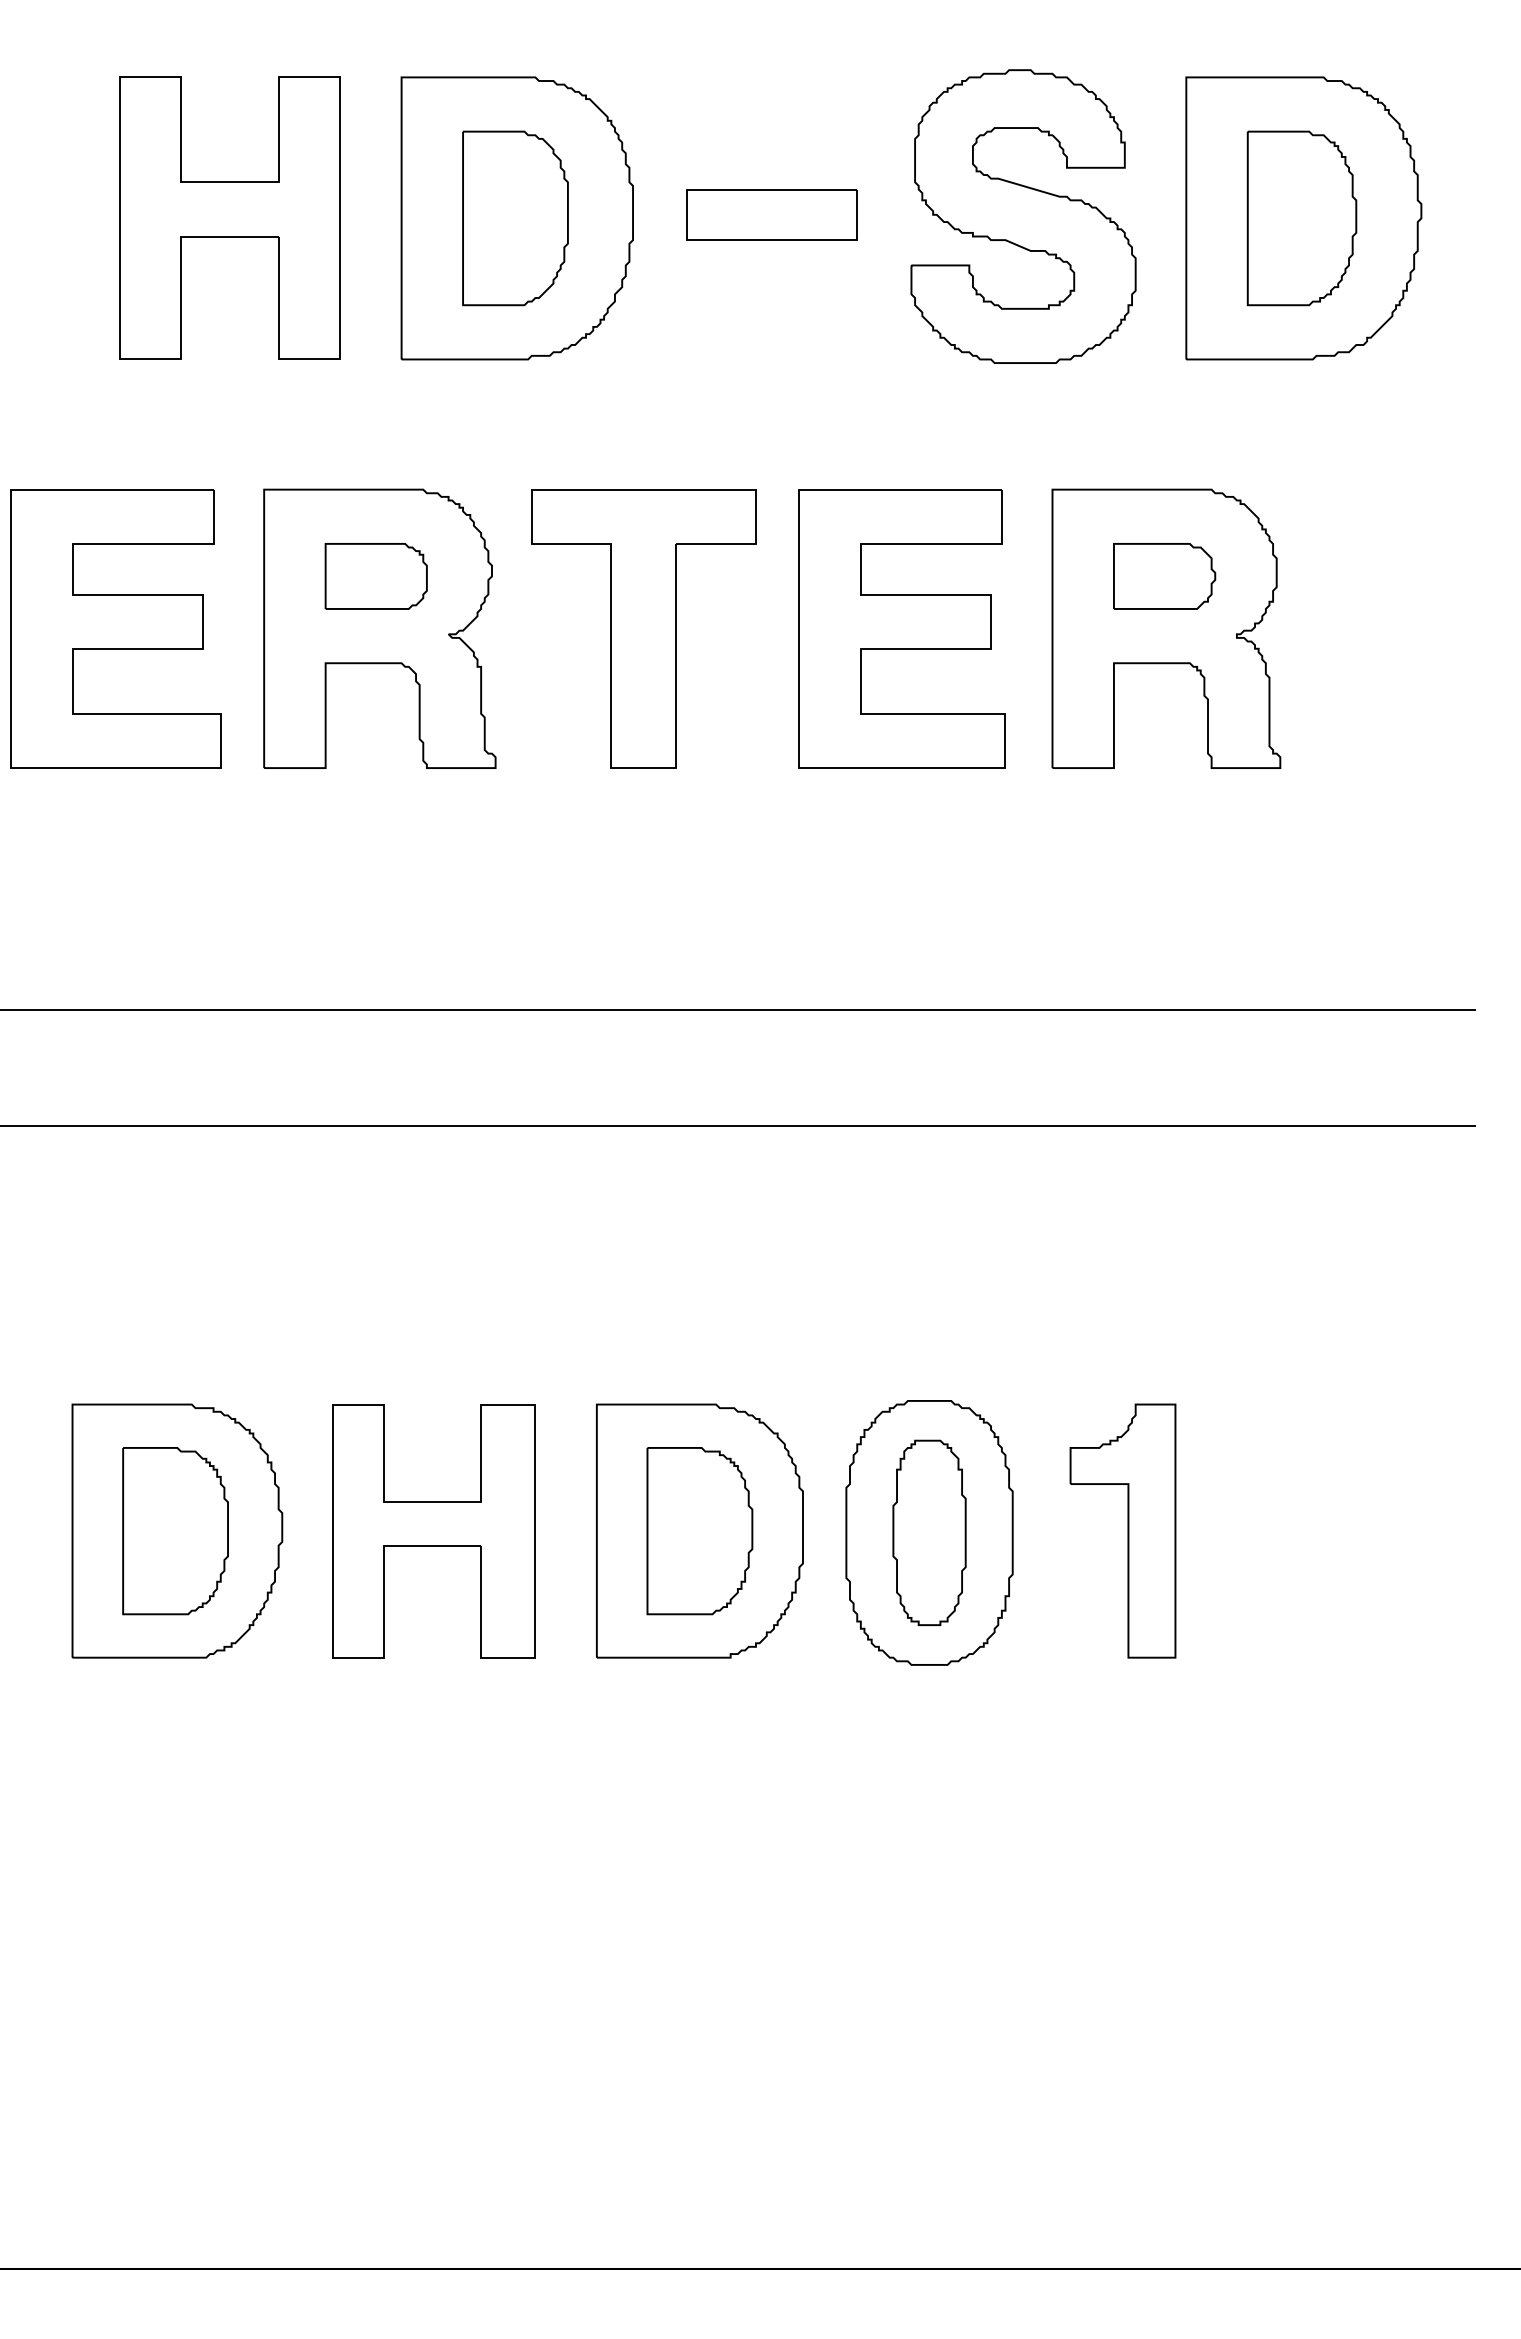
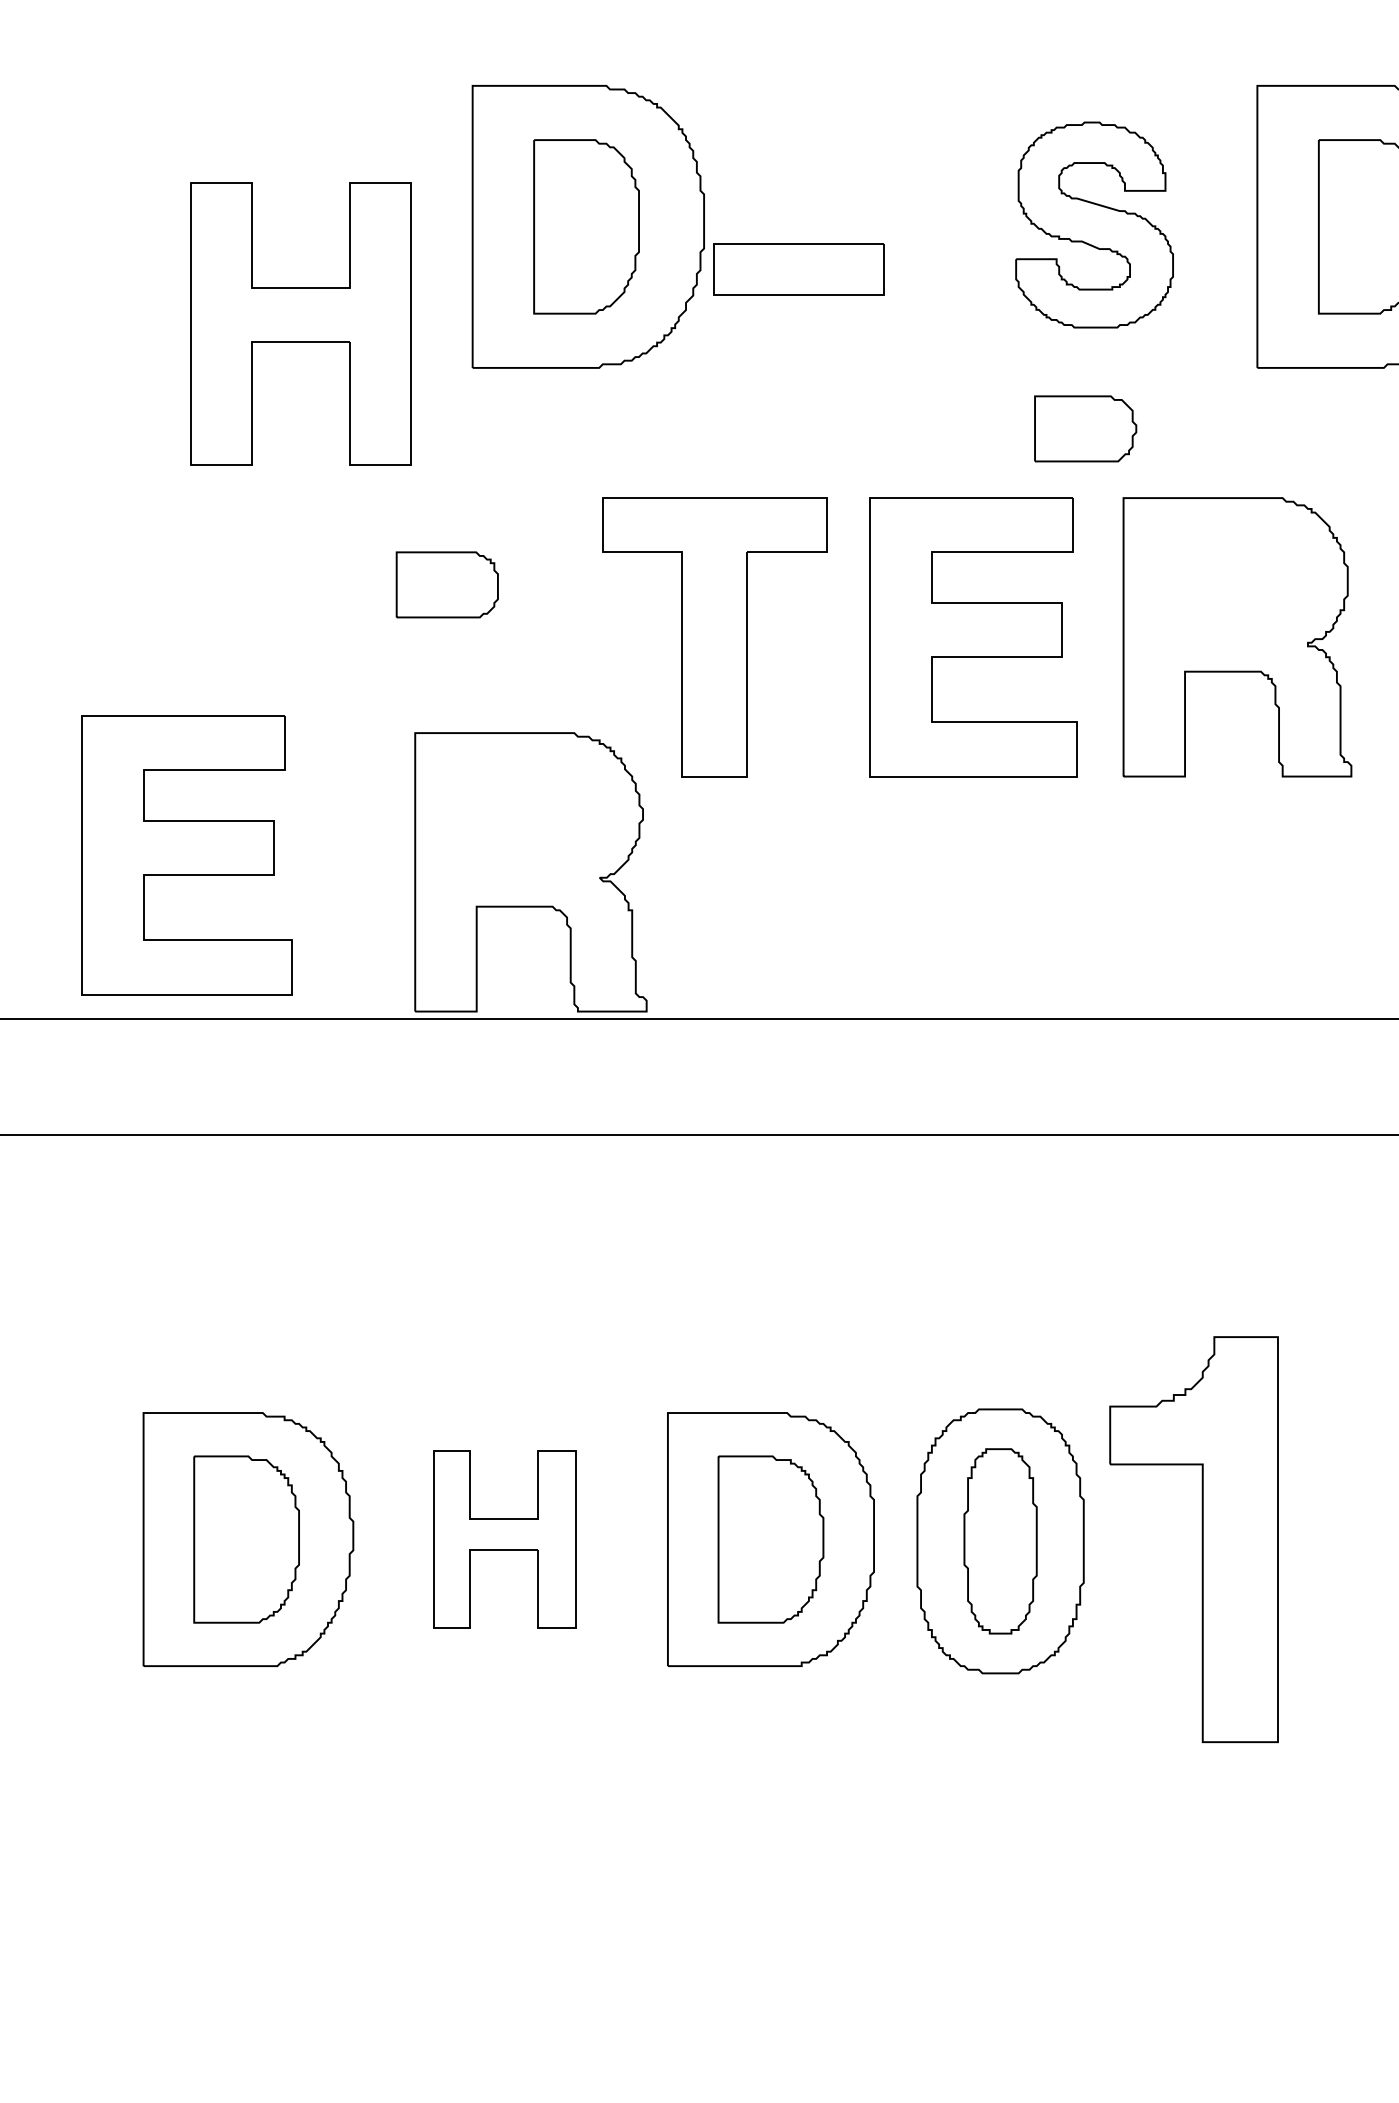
part: (771, 214) -> (798, 268), moved
part: (1023, 216) -> (1094, 224), size x0.7
part: (229, 217) -> (300, 322), moved
part: (1164, 576) -> (1085, 428), moved
part: (115, 628) -> (186, 854), moved
part: (379, 628) -> (530, 871), moved
part: (1122, 1530) -> (1193, 1538), size x1.6
part: (433, 1531) -> (504, 1539), size x0.7

